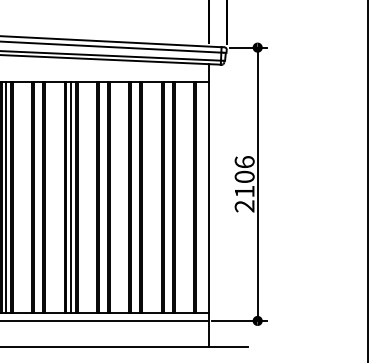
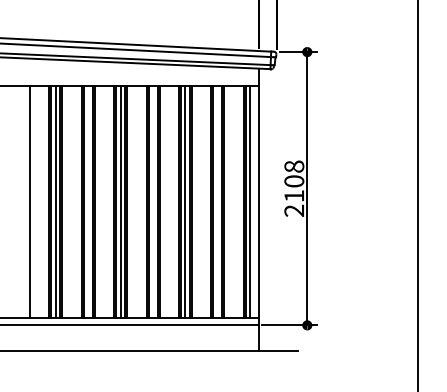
text: (244, 162) -> (294, 166), 2106 -> 2108
line: (135, 197) -> (185, 201), added
line: (200, 197) -> (250, 201), added

